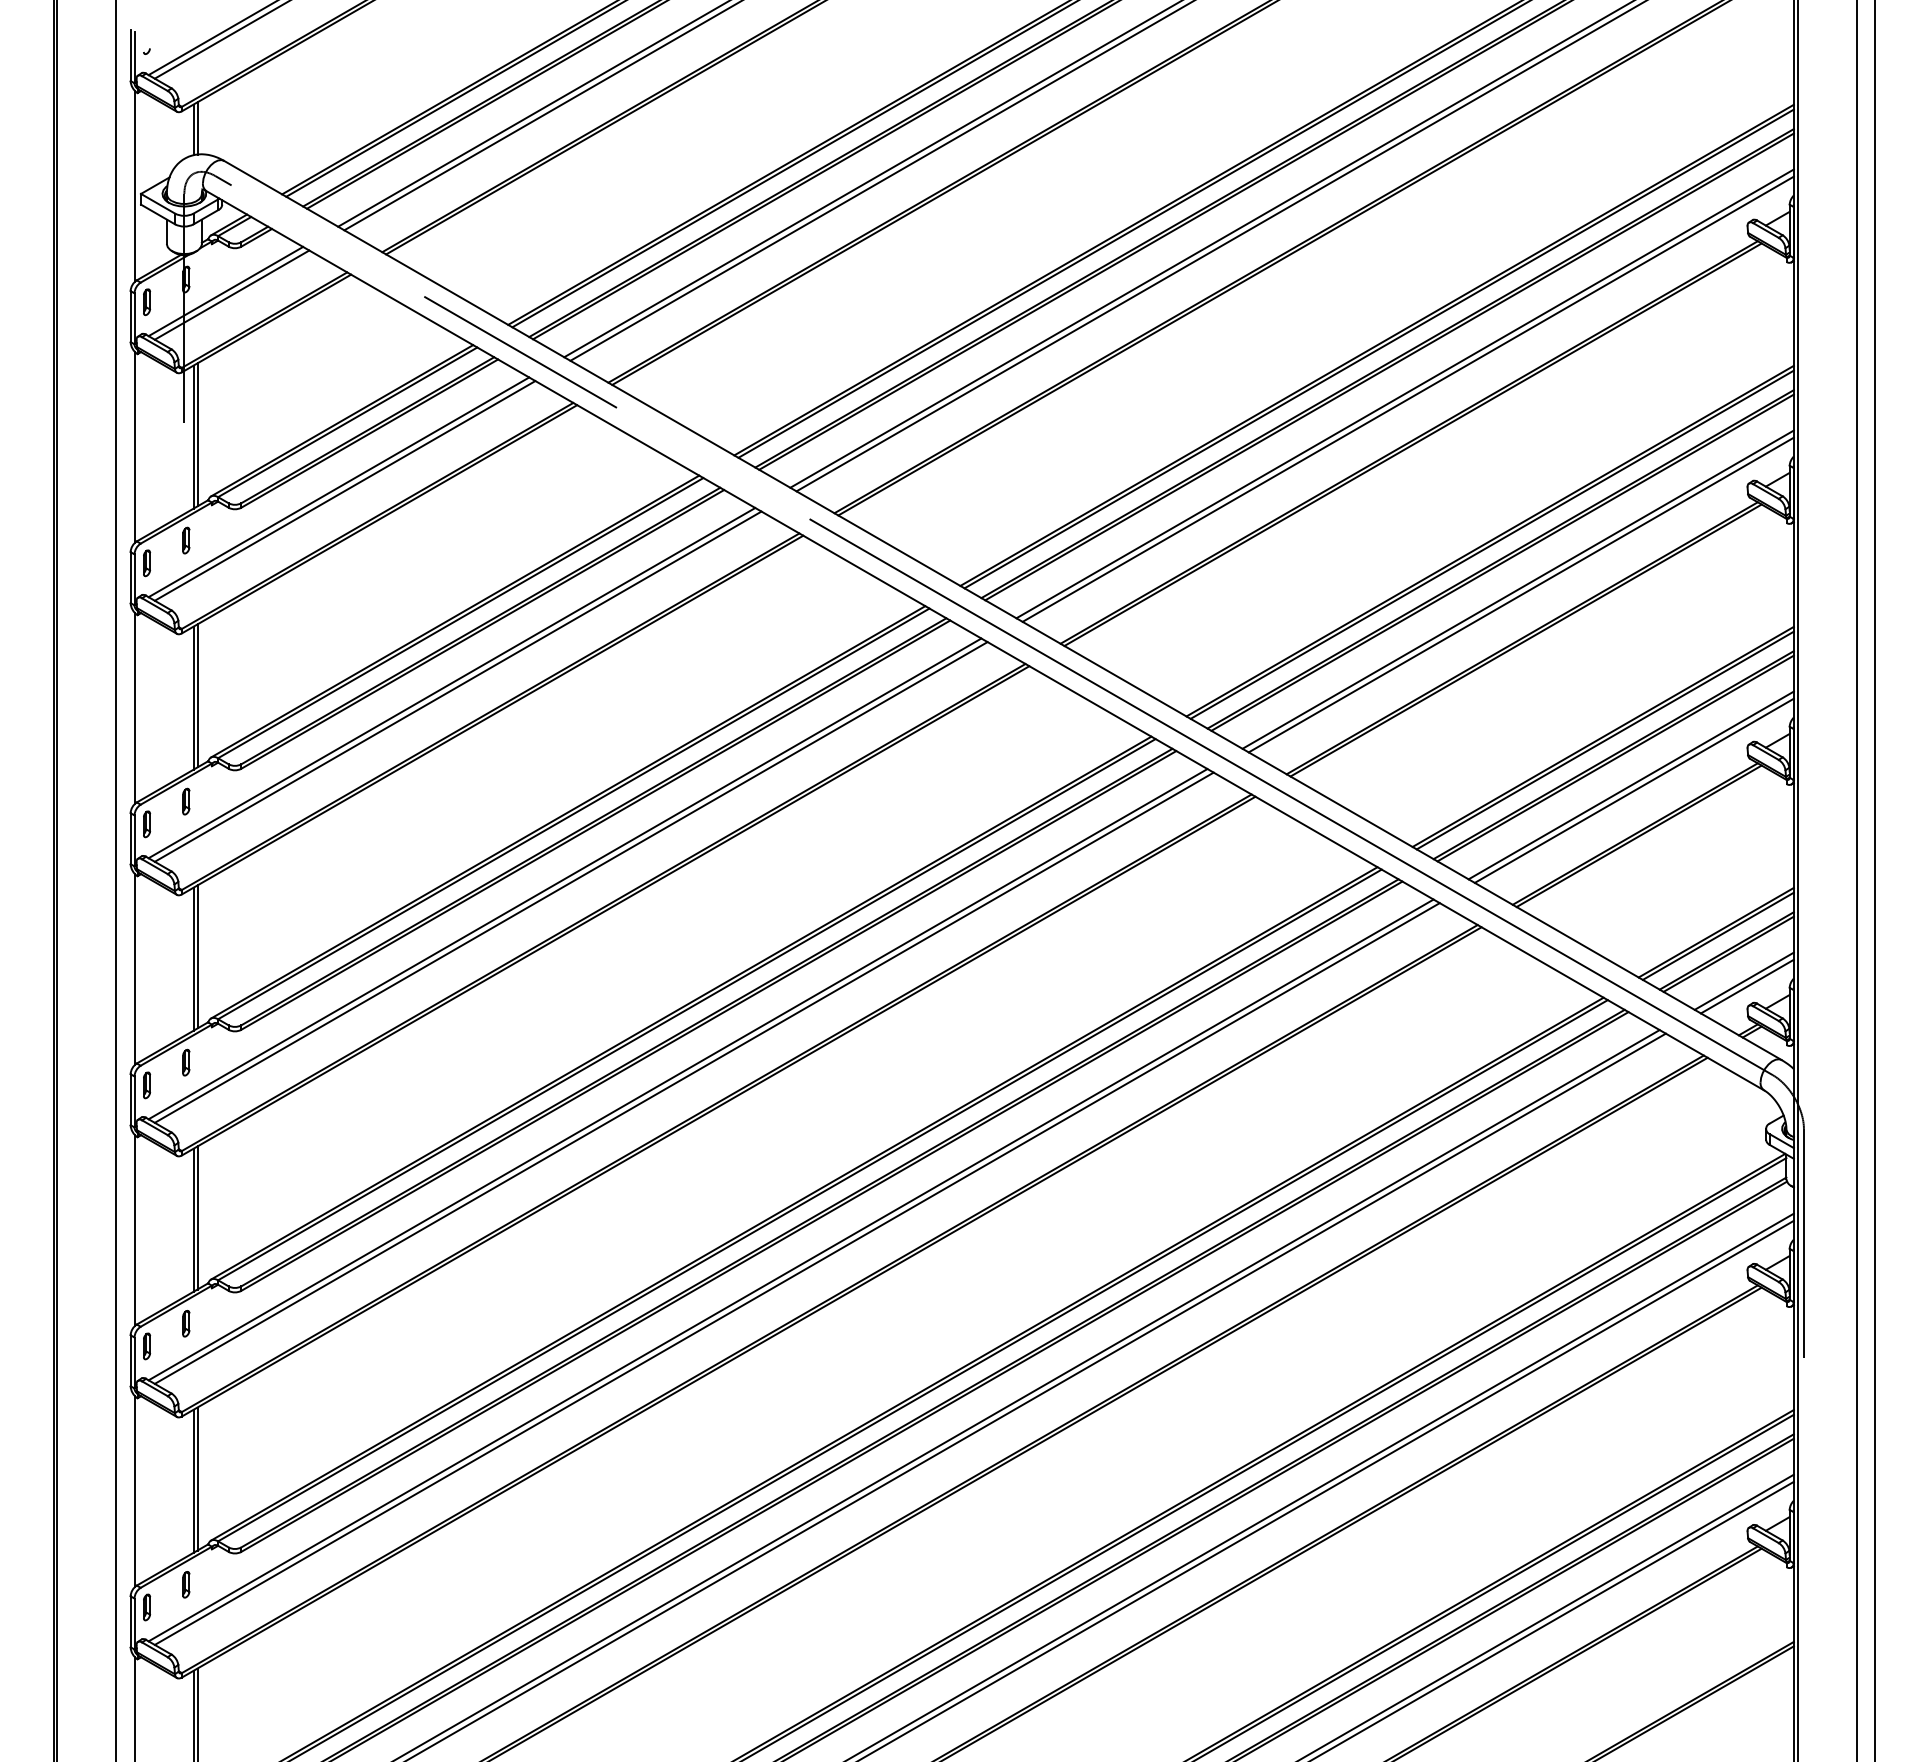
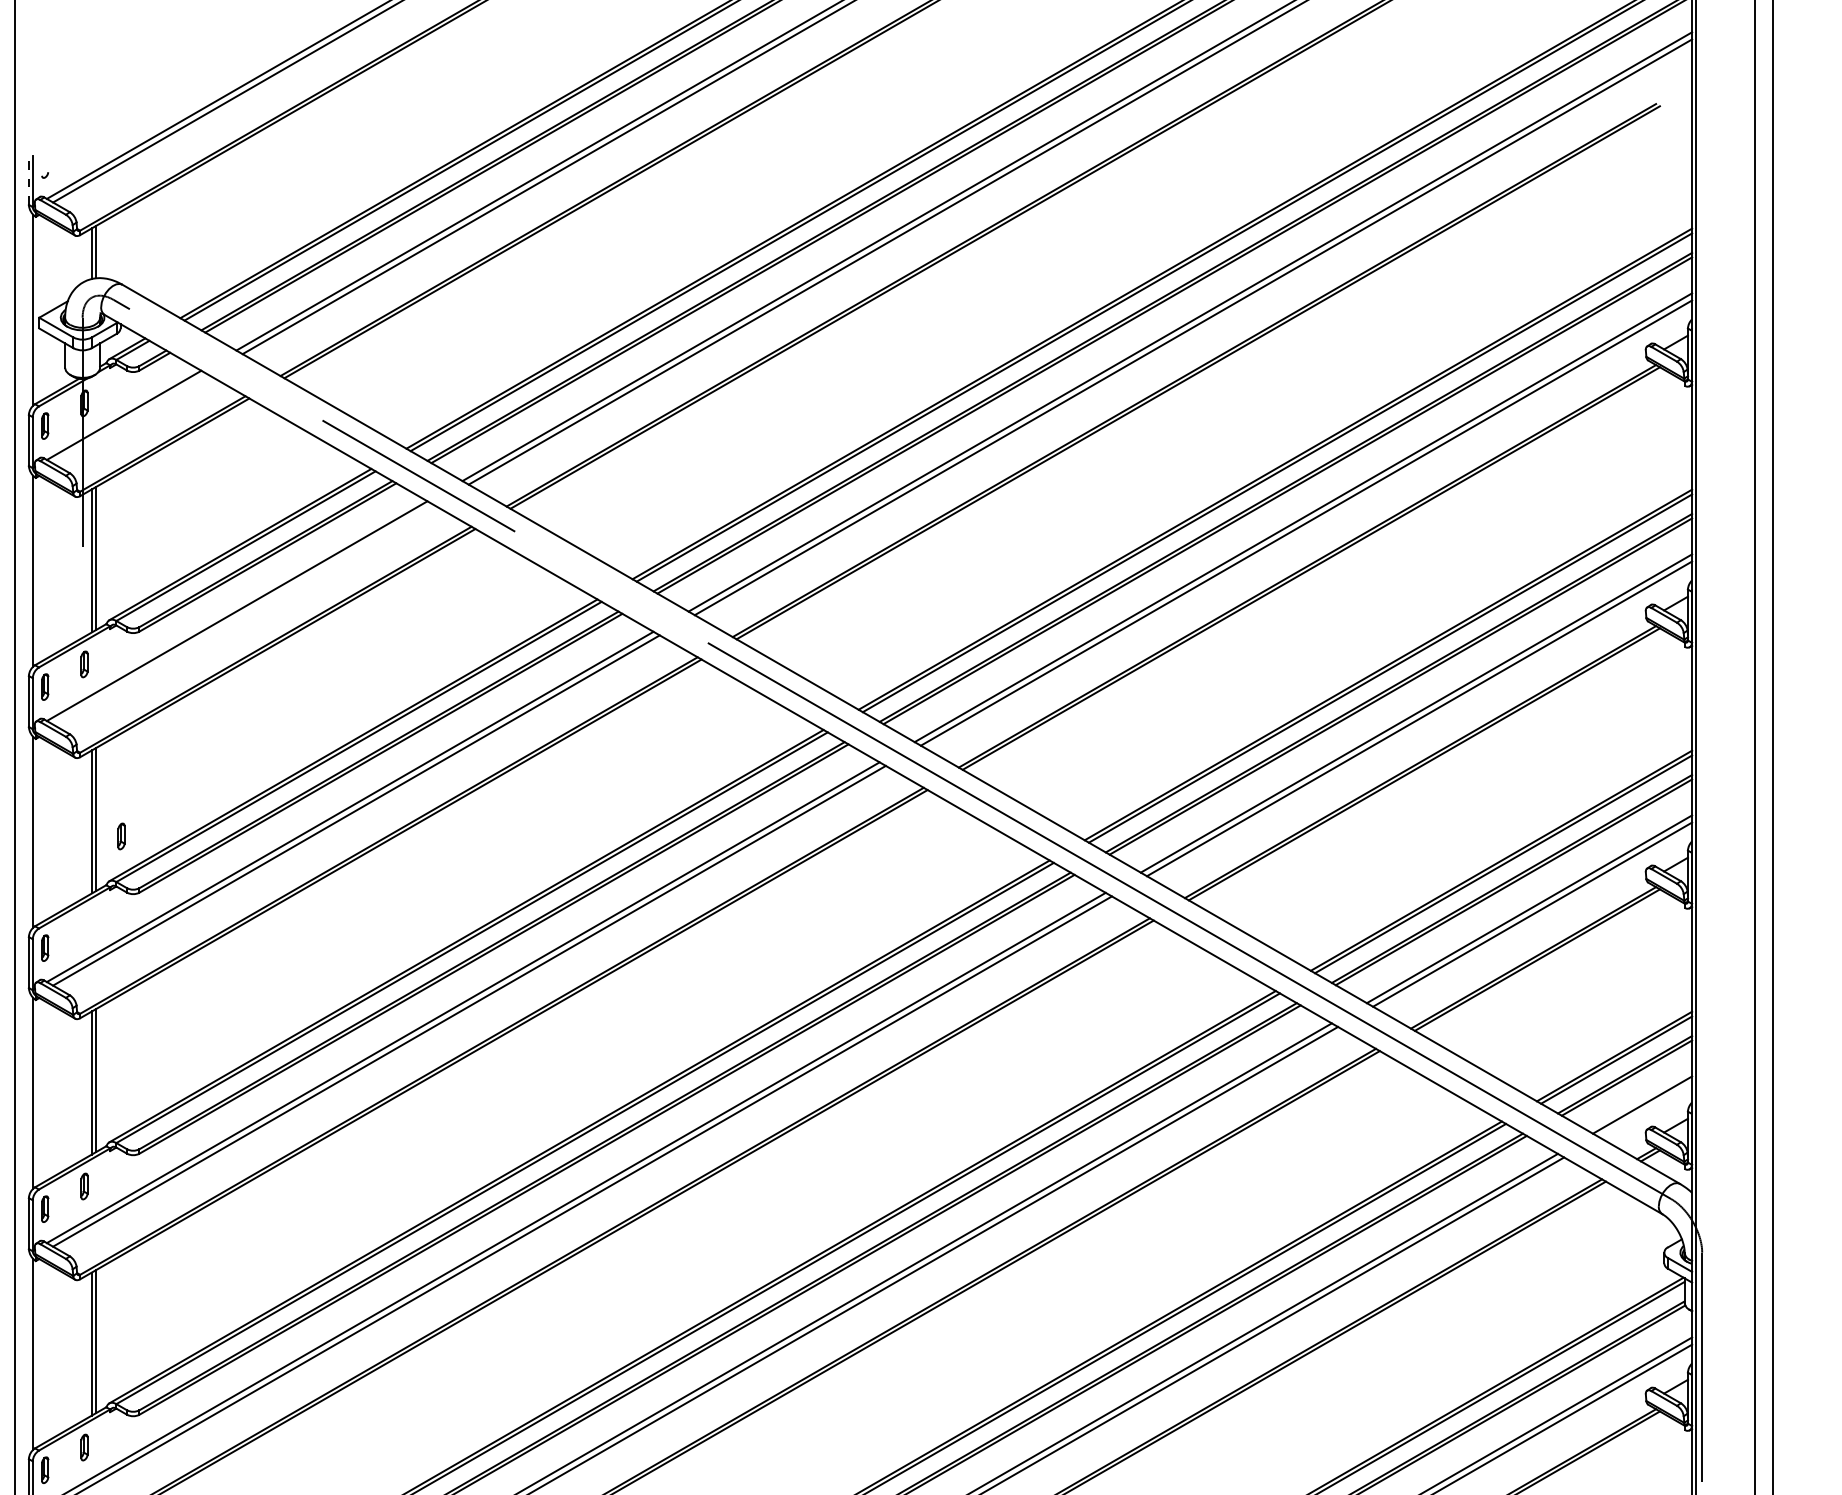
line: (130, 55) -> (28, 179), solid -> dashed
line: (231, 294) -> (129, 418), removed
line: (344, 490) -> (242, 614), removed
part: (186, 801) -> (121, 836), moved
line: (1746, 986) -> (1644, 1110), removed

